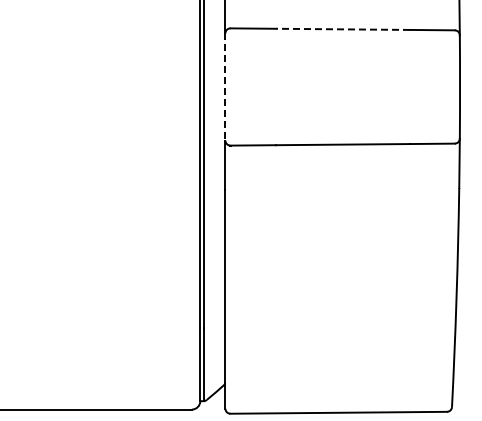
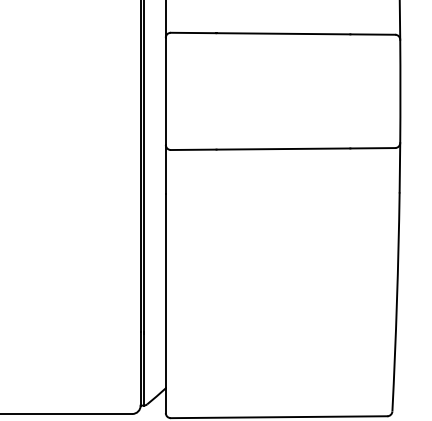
line: (343, 29) -> (283, 33), dashed -> solid
line: (225, 86) -> (165, 90), dashed -> solid

